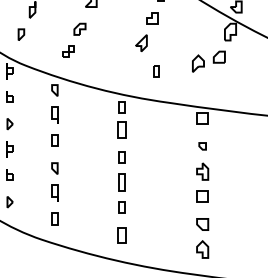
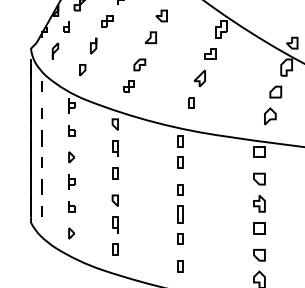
part: (198, 63) -> (270, 116), moved
part: (156, 70) -> (191, 102), moved
part: (121, 129) -> (180, 162), size x0.71
part: (202, 145) -> (259, 178), size x1.67
part: (121, 236) -> (180, 266), size x0.71

